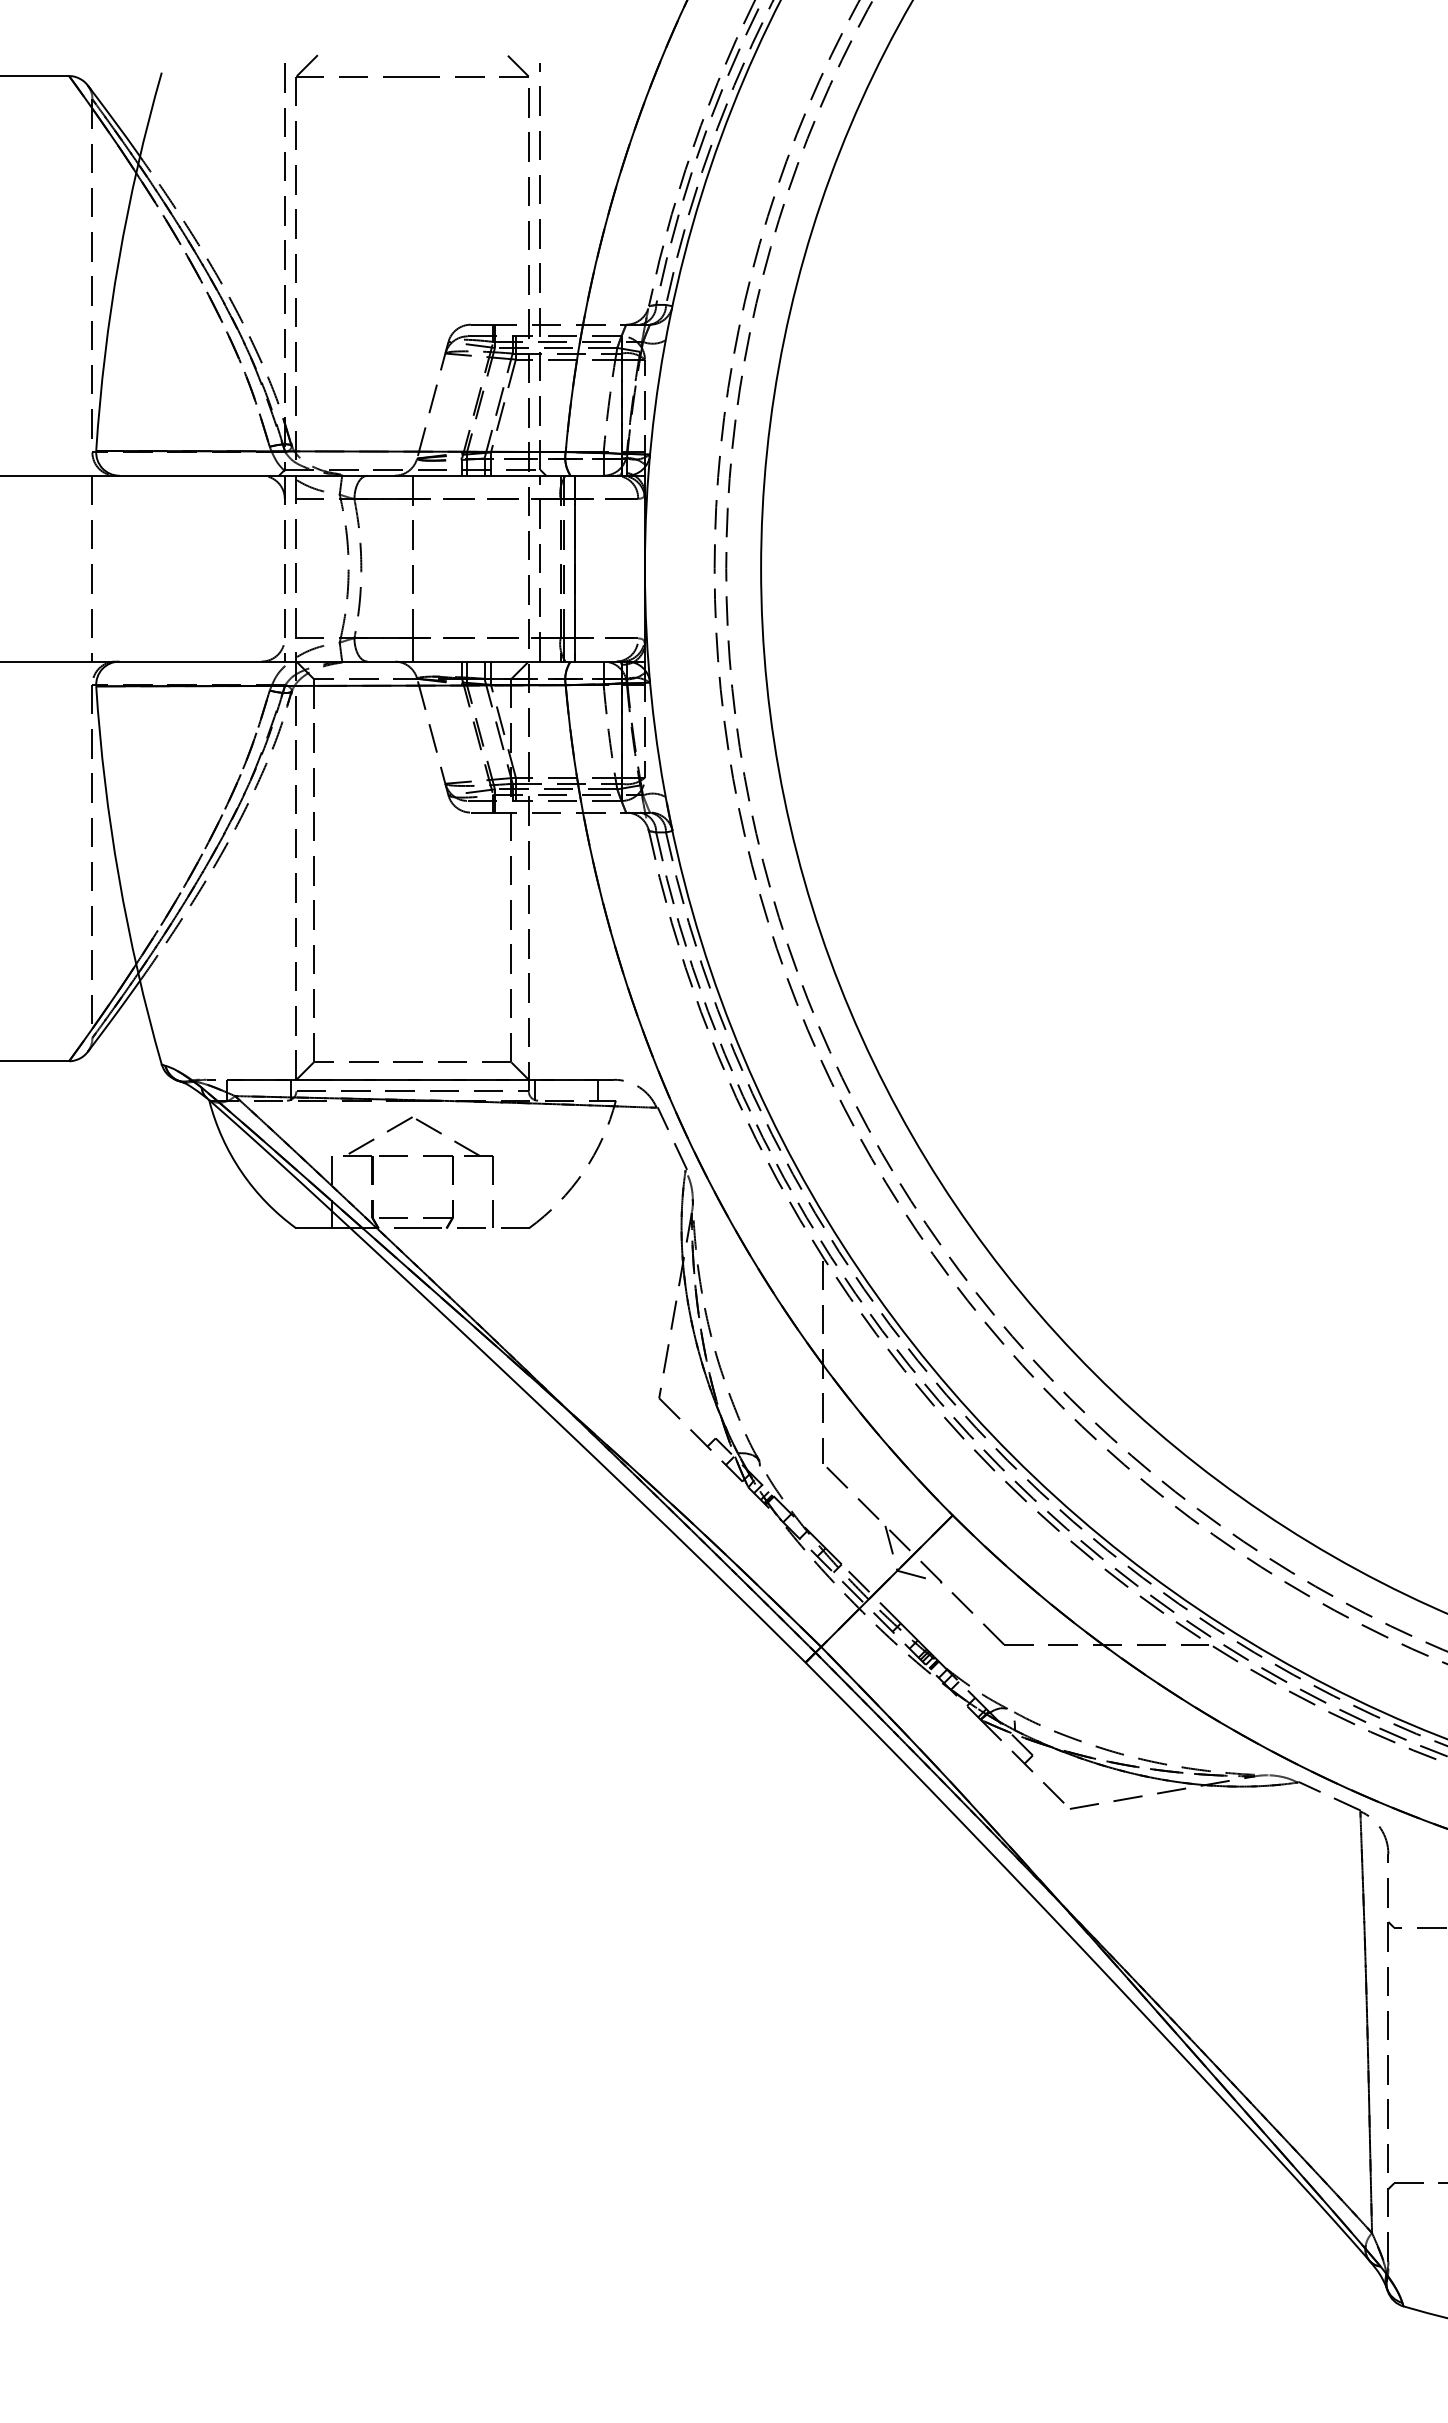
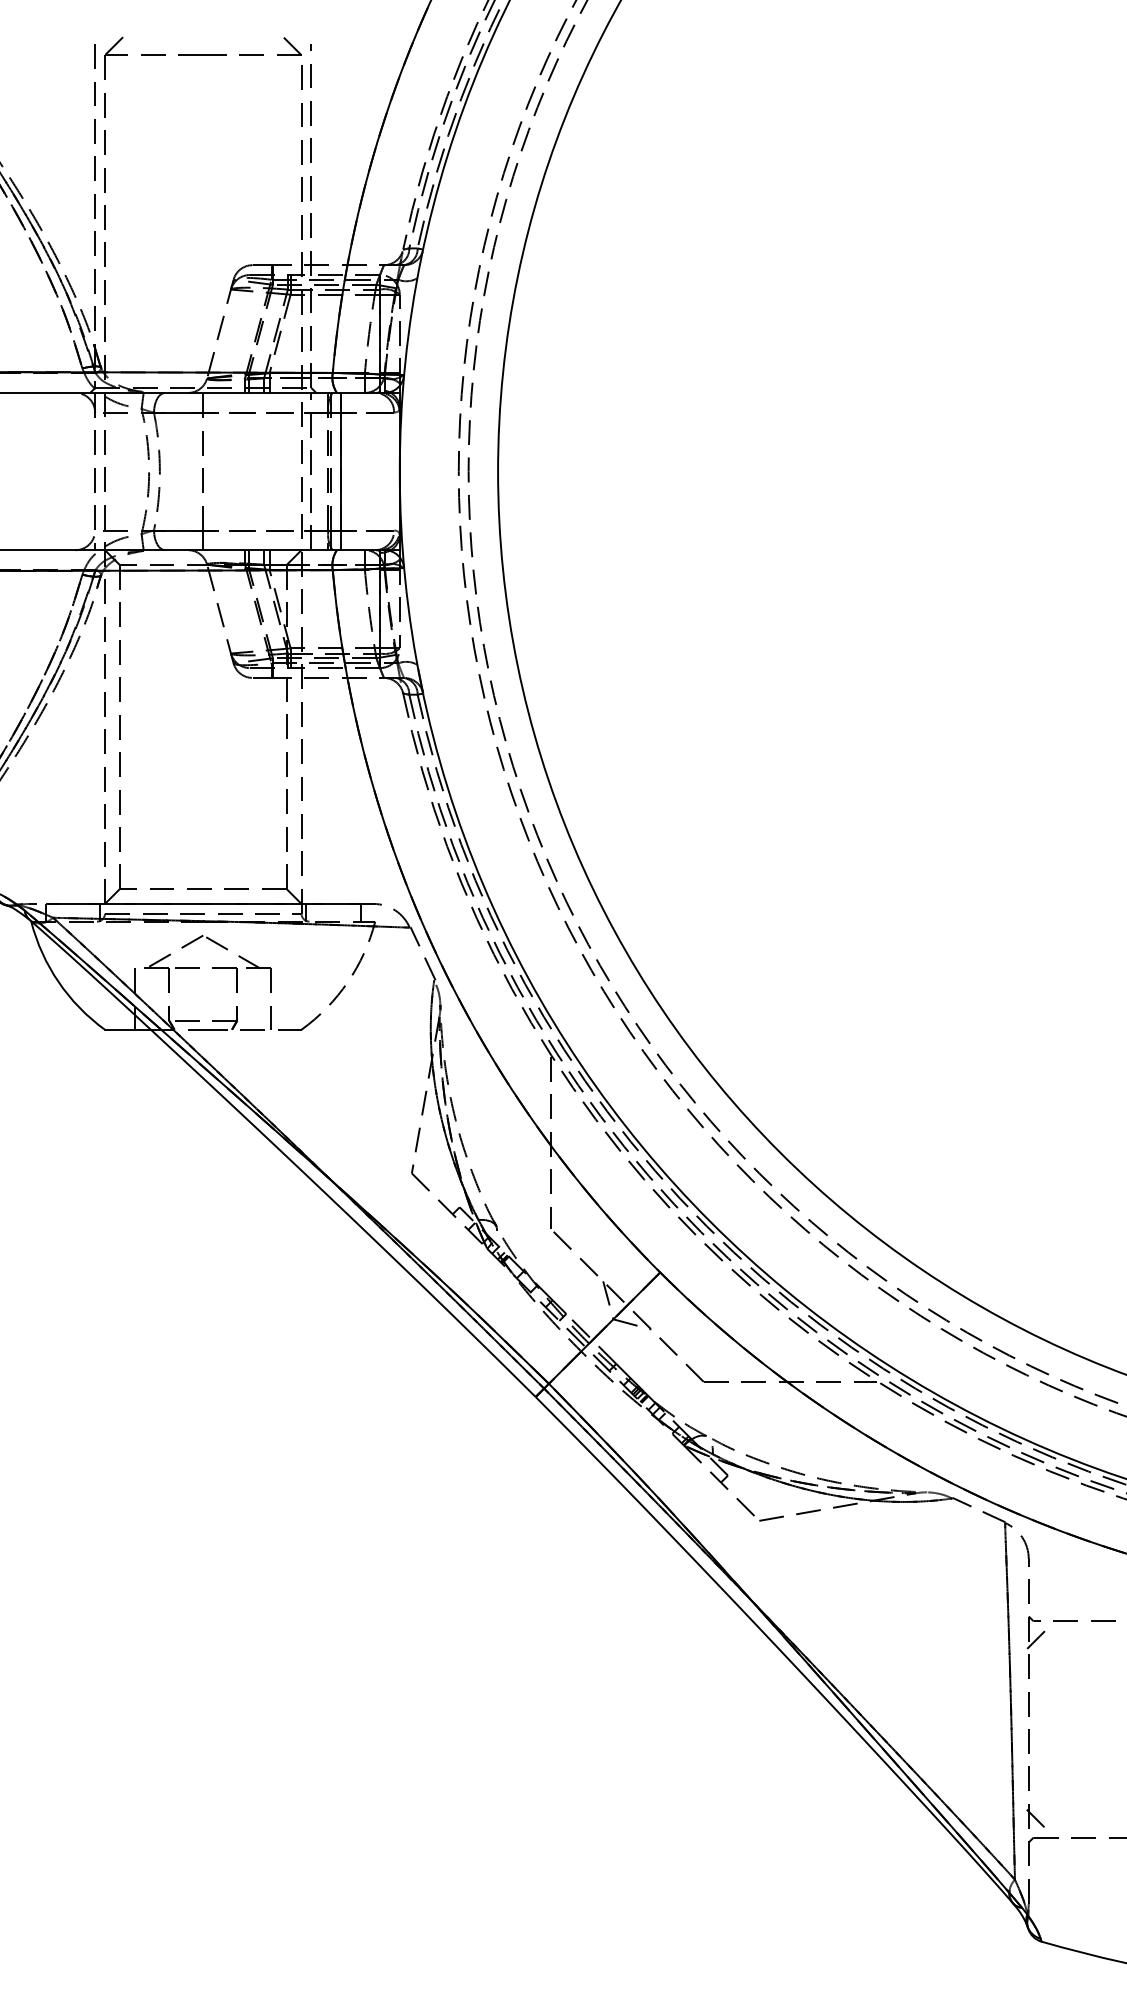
line: (1396, 1949) -> (1035, 1639), added
line: (1396, 2160) -> (1035, 1818), added

